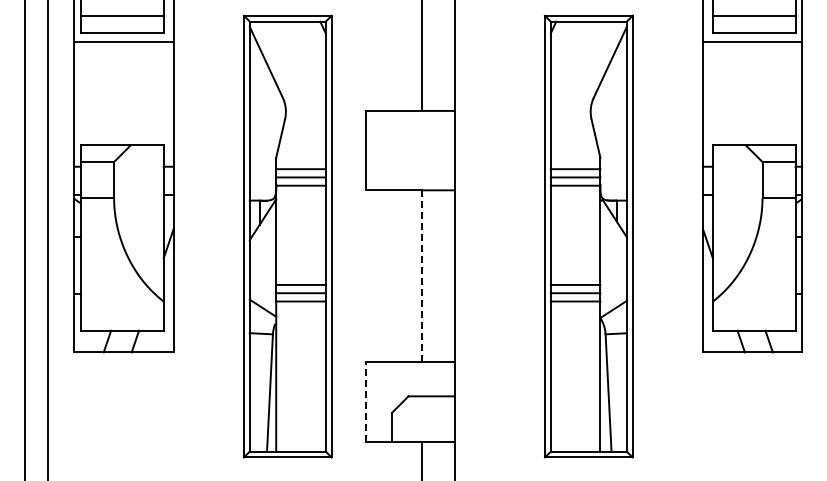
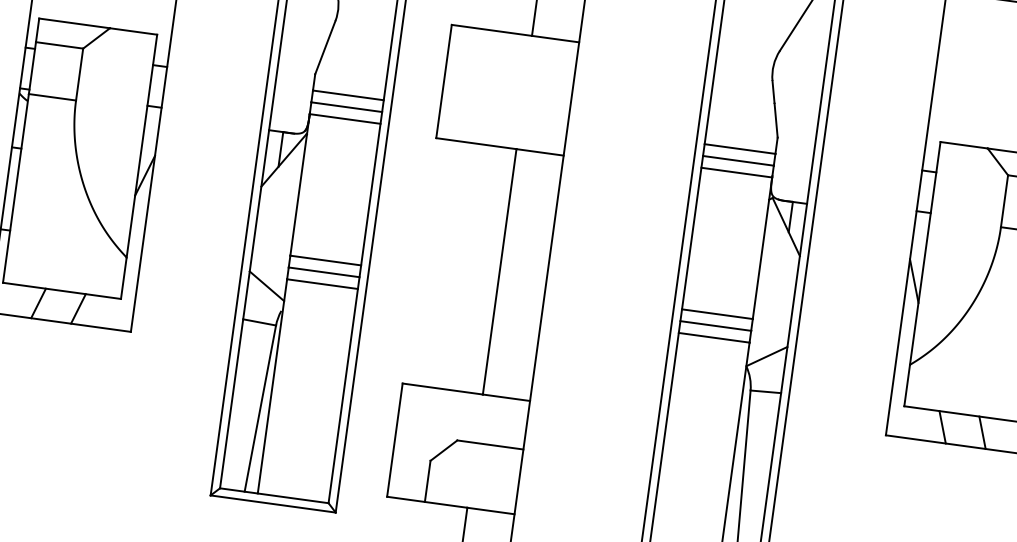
line: (421, 275) -> (499, 270), dashed -> solid
line: (365, 402) -> (394, 440), dashed -> solid

